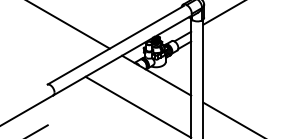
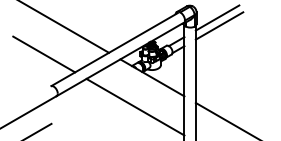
line: (229, 19) -> (219, 25), added
line: (40, 50) -> (44, 54), added

